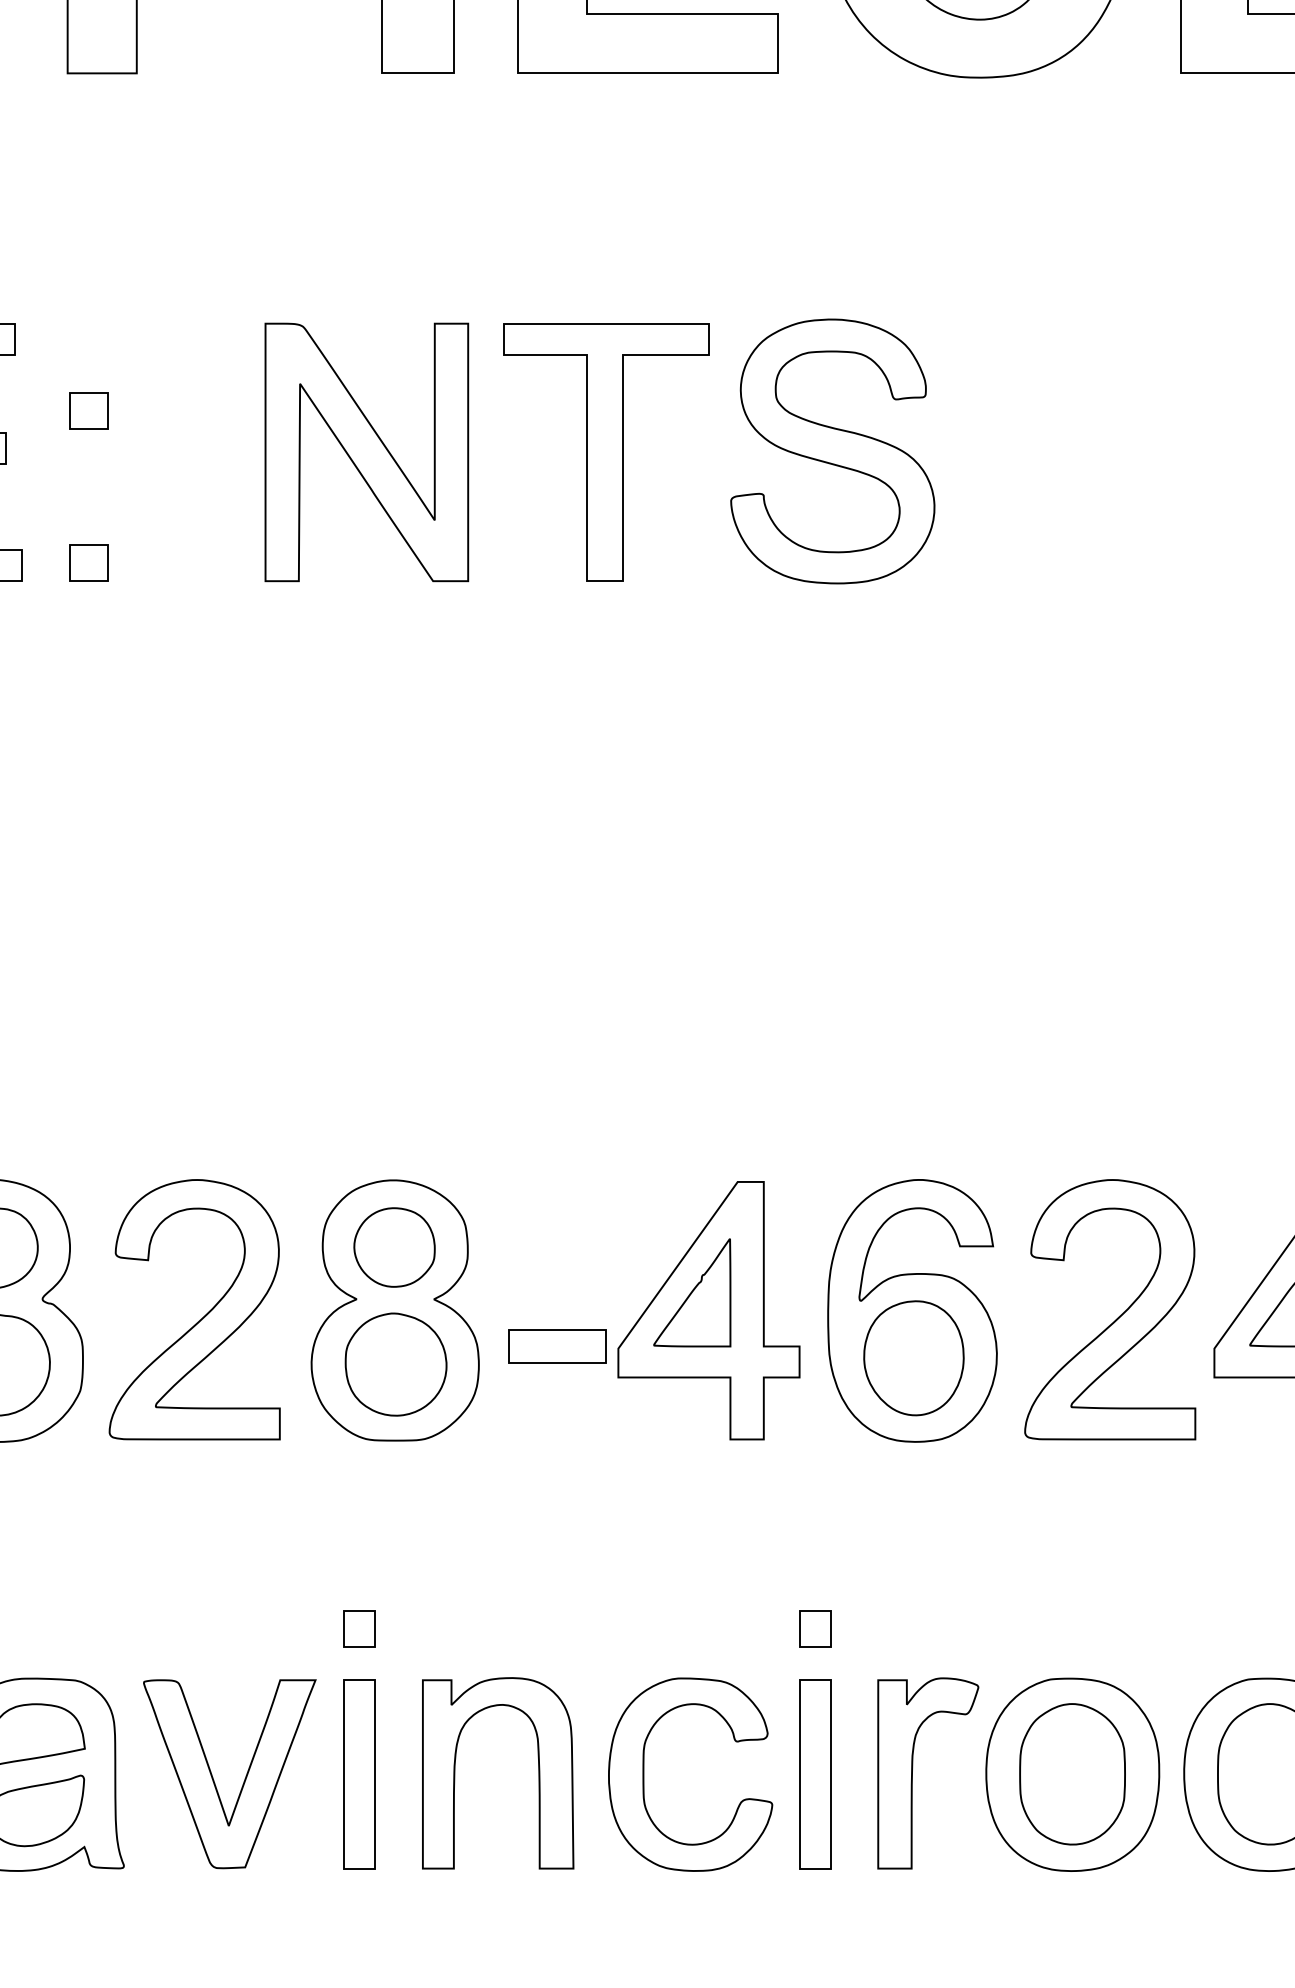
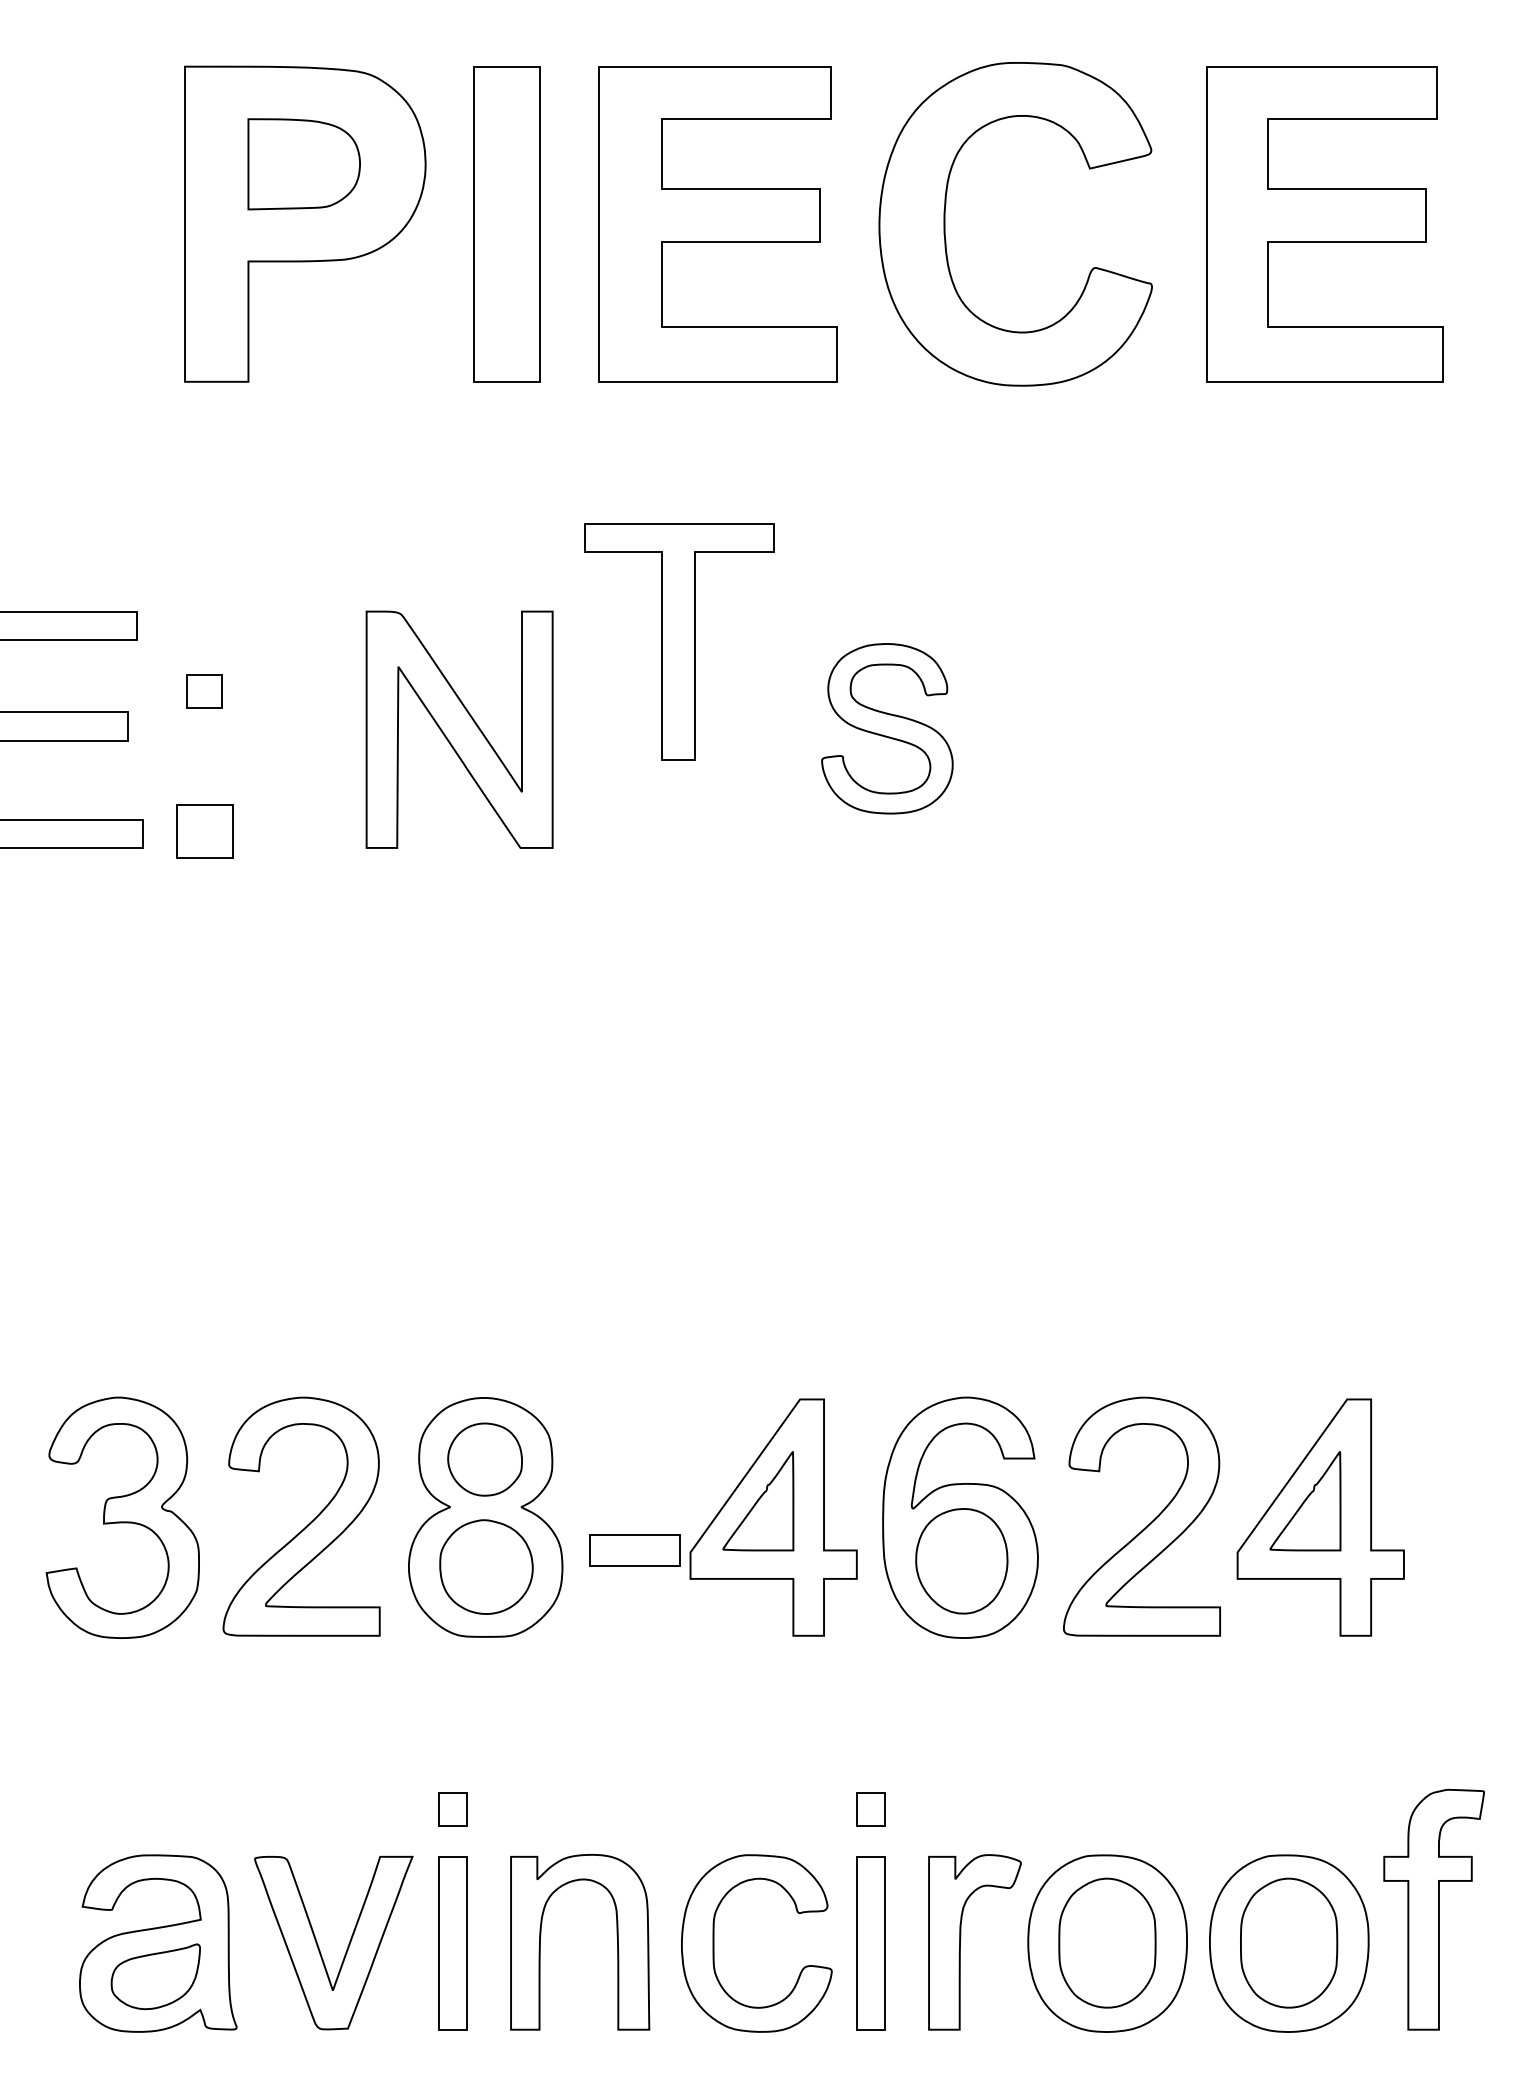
part: (832, 451) -> (887, 728), size x0.7
part: (606, 452) -> (679, 641), moved
part: (88, 563) -> (204, 831), size x1.6

